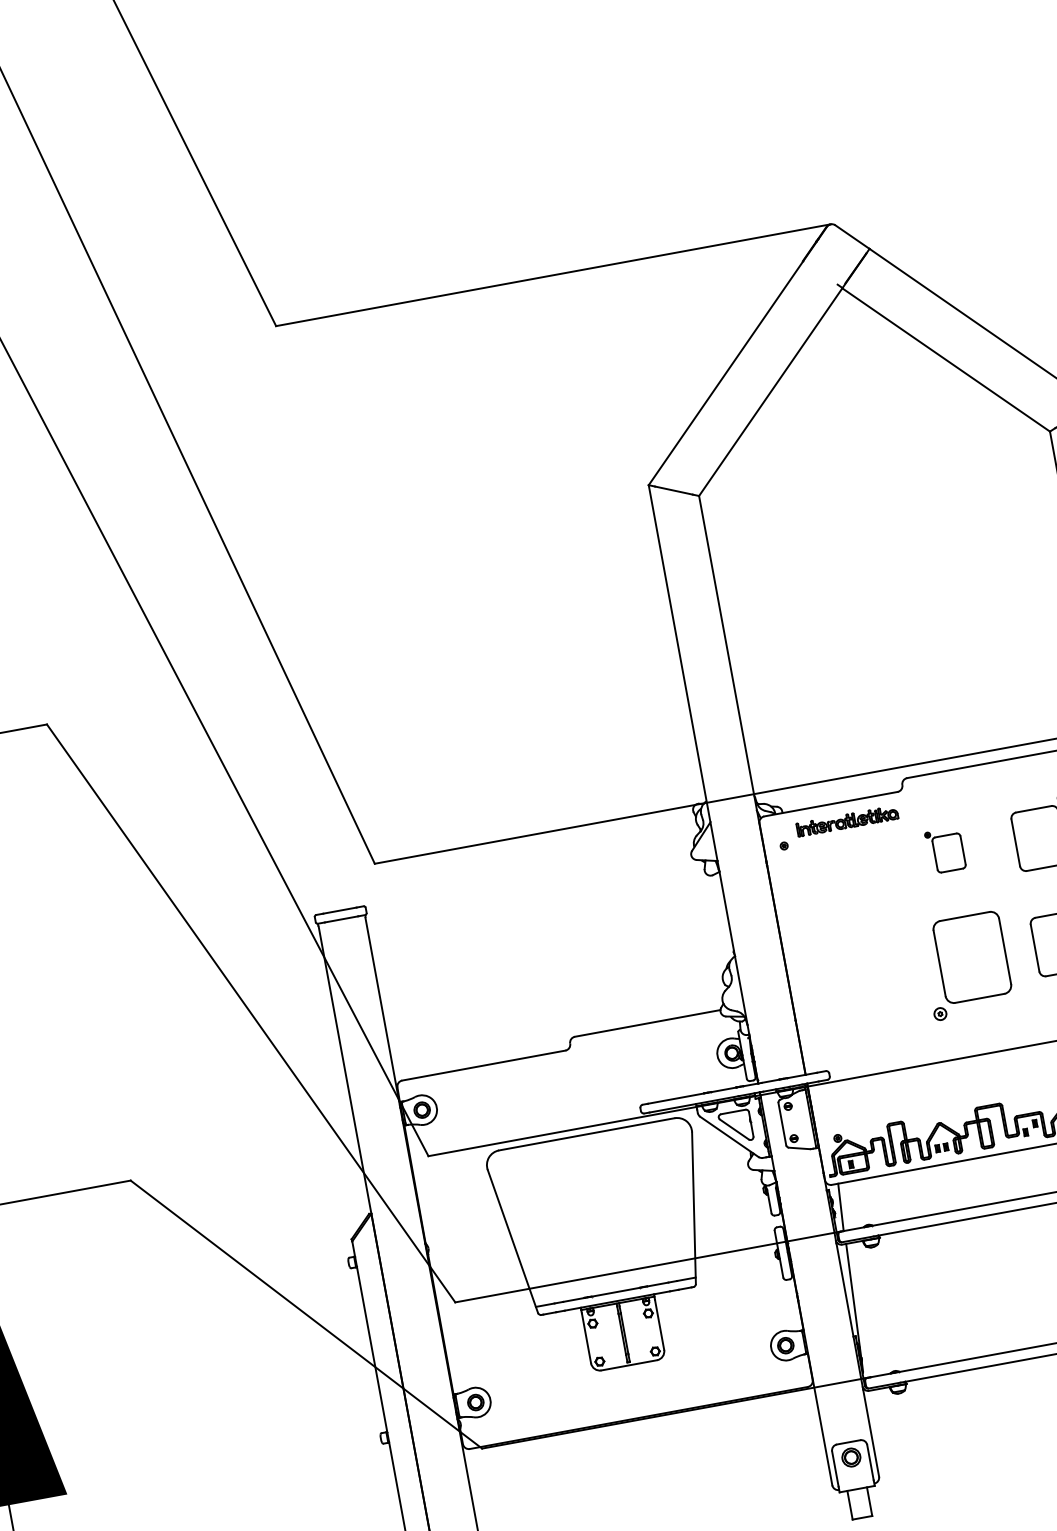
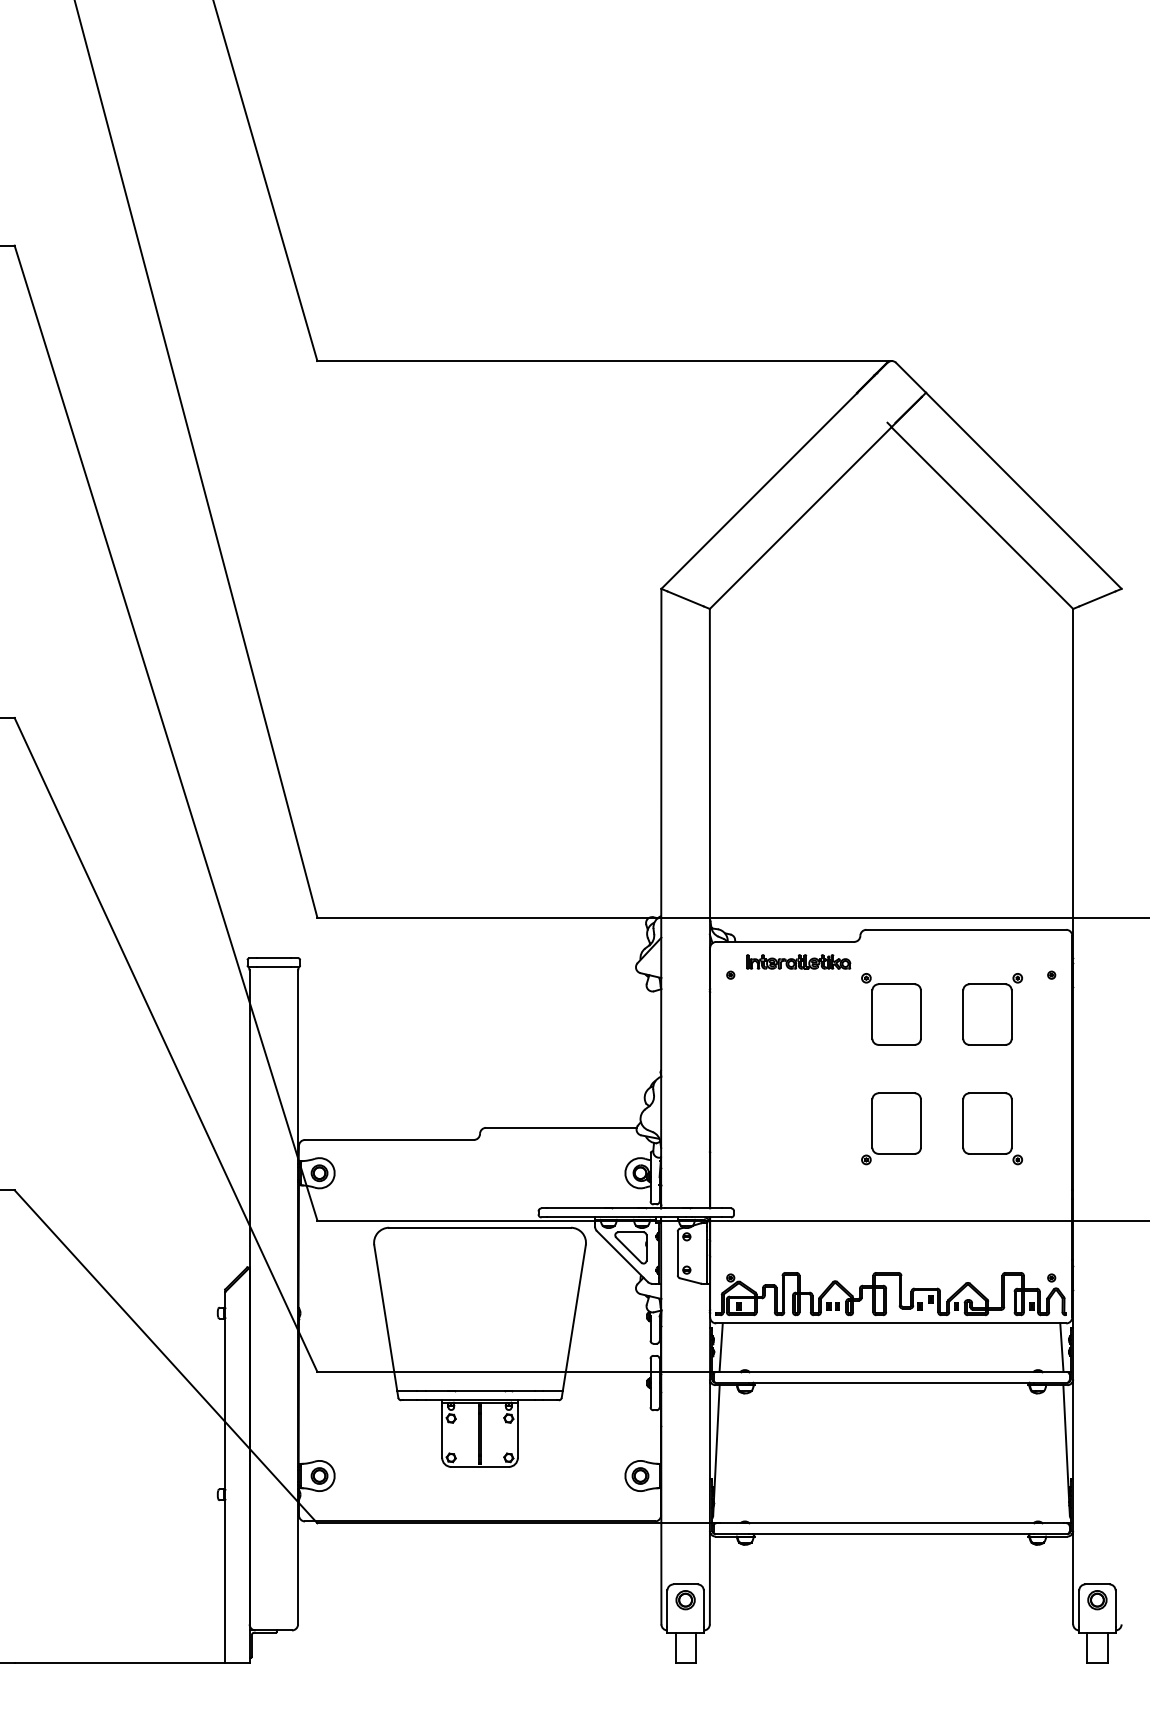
part: (945, 850) -> (891, 1009), size x1.67
part: (966, 965) -> (891, 1128), size x0.71

